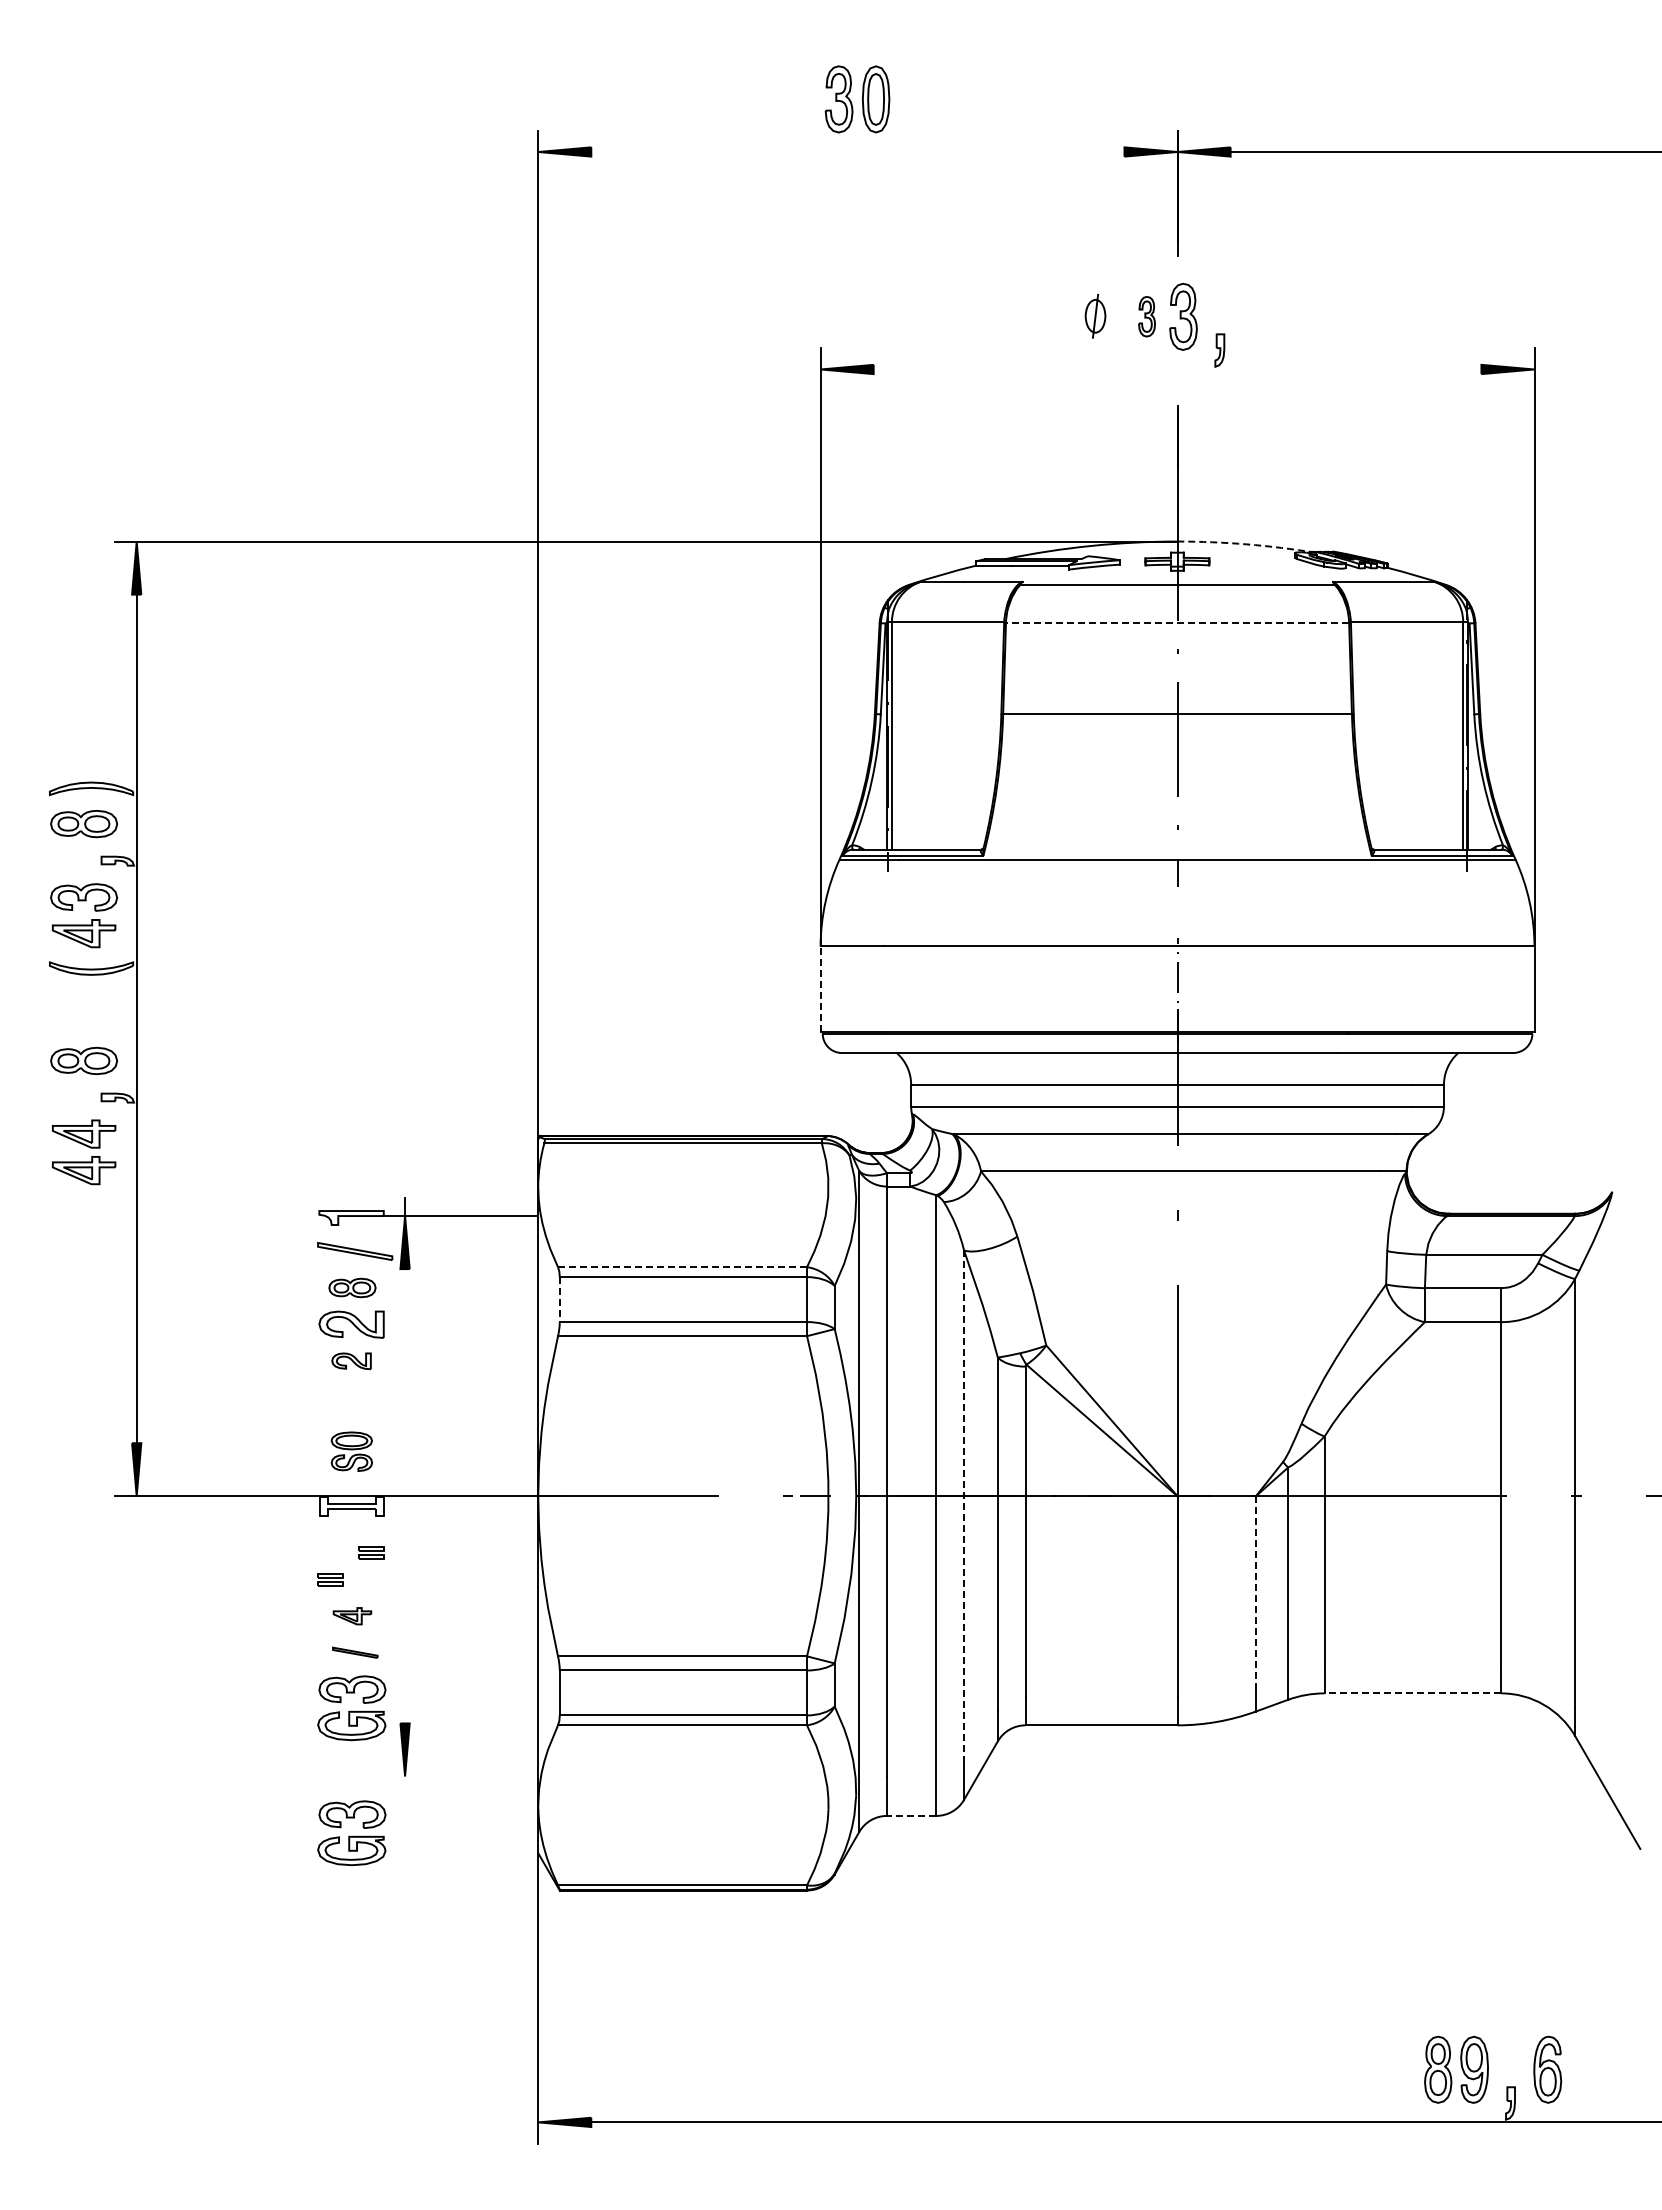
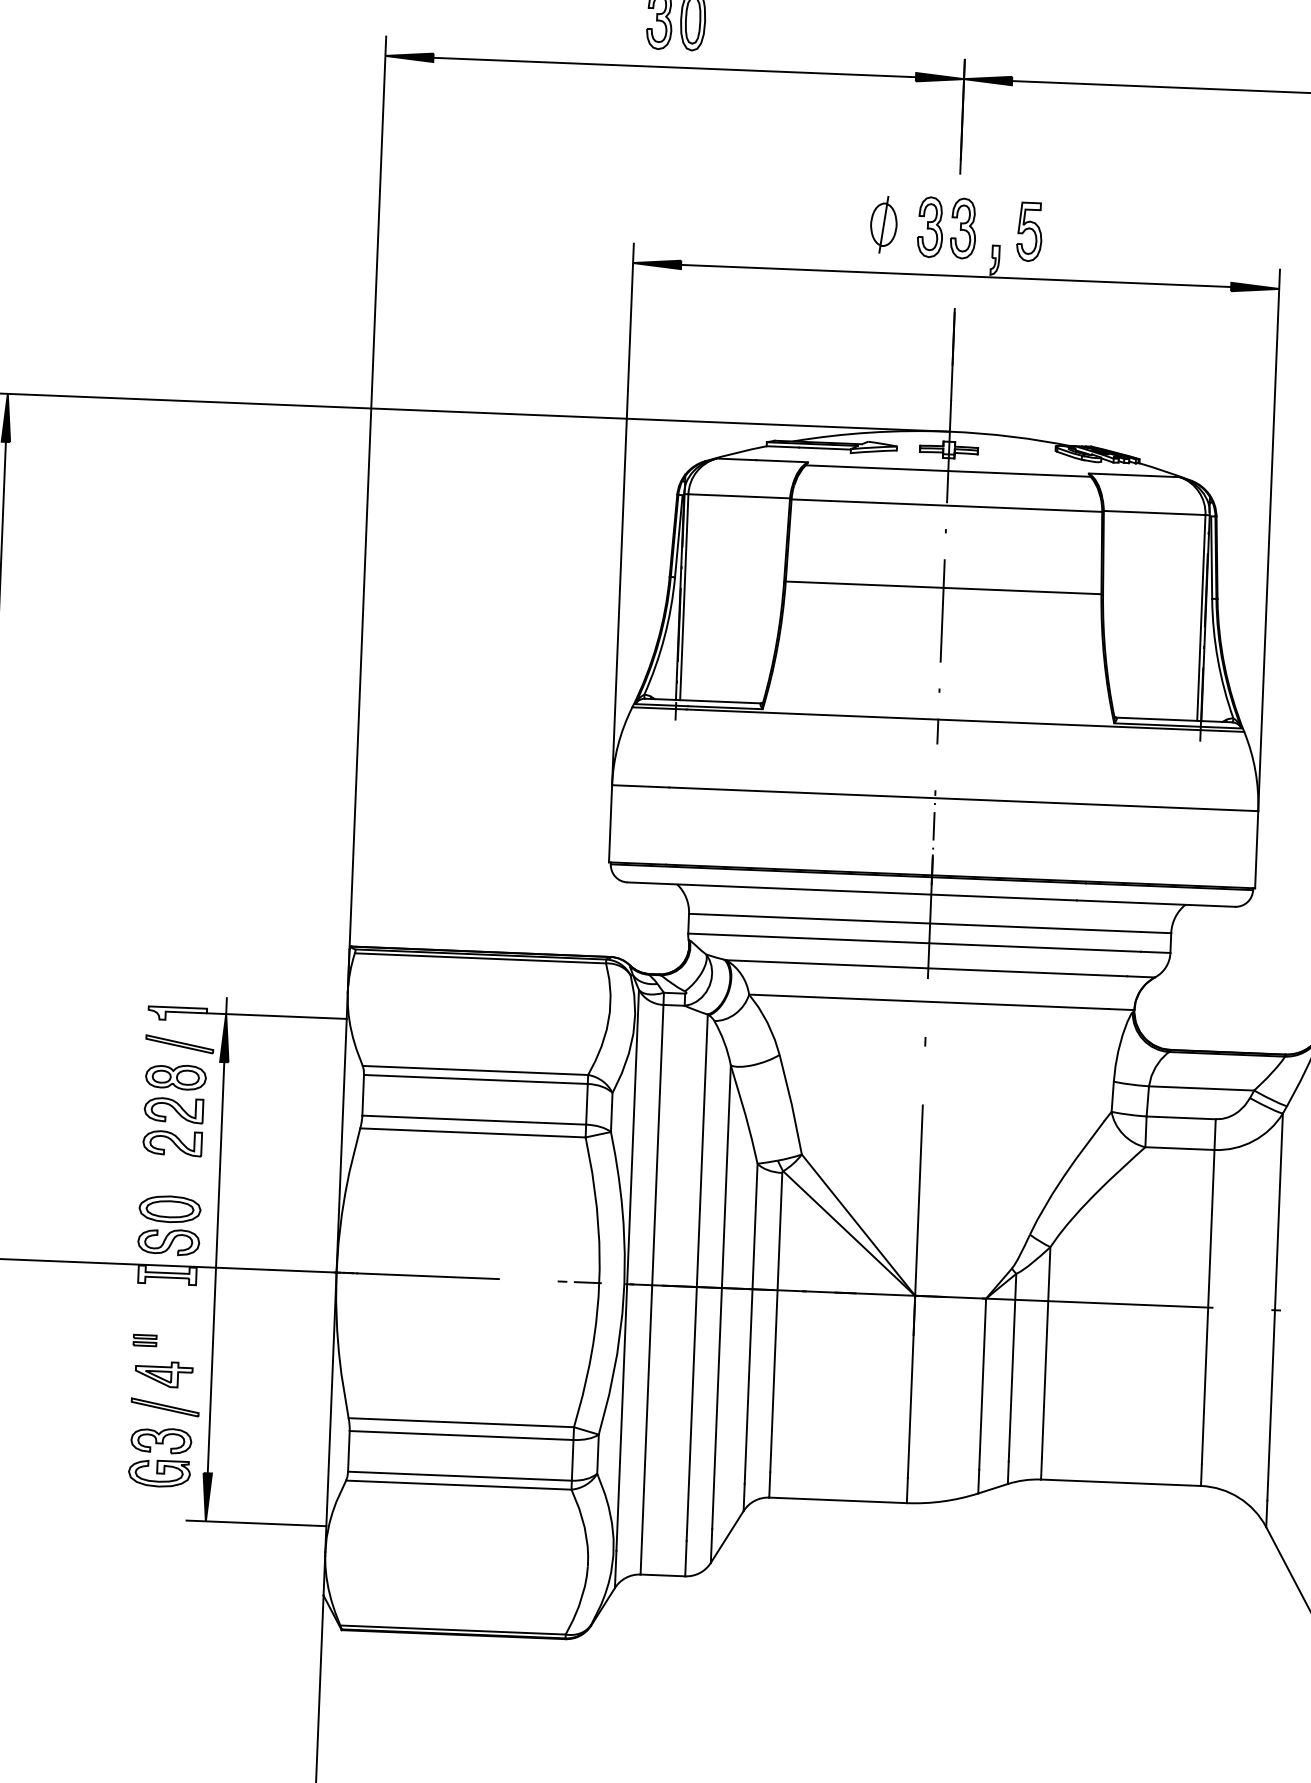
line: (857, 152) -> (674, 67), added
part: (1095, 316) -> (883, 225), size x1.43
part: (1146, 316) -> (929, 226), size x1.67
part: (1256, 317) -> (1029, 231), added
line: (1177, 369) -> (956, 275), added
arc: (1246, 544) -> (1012, 436), dashed -> solid
line: (1177, 623) -> (946, 505), dashed -> solid
line: (820, 989) -> (610, 824), dashed -> solid
line: (682, 1267) -> (475, 1070), dashed -> solid
part: (352, 1287) -> (176, 1076), size x1.43
line: (559, 1300) -> (362, 1096), dashed -> solid
part: (351, 1361) -> (172, 1143), size x1.67
part: (351, 1451) -> (169, 1225), size x1.67
line: (405, 1496) -> (216, 1267), added
line: (964, 1506) -> (721, 1297), dashed -> solid
part: (371, 1552) -> (183, 1317), removed
line: (1255, 1591) -> (982, 1384), dashed -> solid
part: (352, 1615) -> (164, 1373), size x1.67
part: (355, 1652) -> (165, 1407), size x1.67
line: (1412, 1693) -> (1120, 1482), dashed -> solid
line: (460, 1776) -> (256, 1523), added
line: (911, 1815) -> (662, 1575), dashed -> solid
part: (351, 1833) -> (155, 1570), removed

